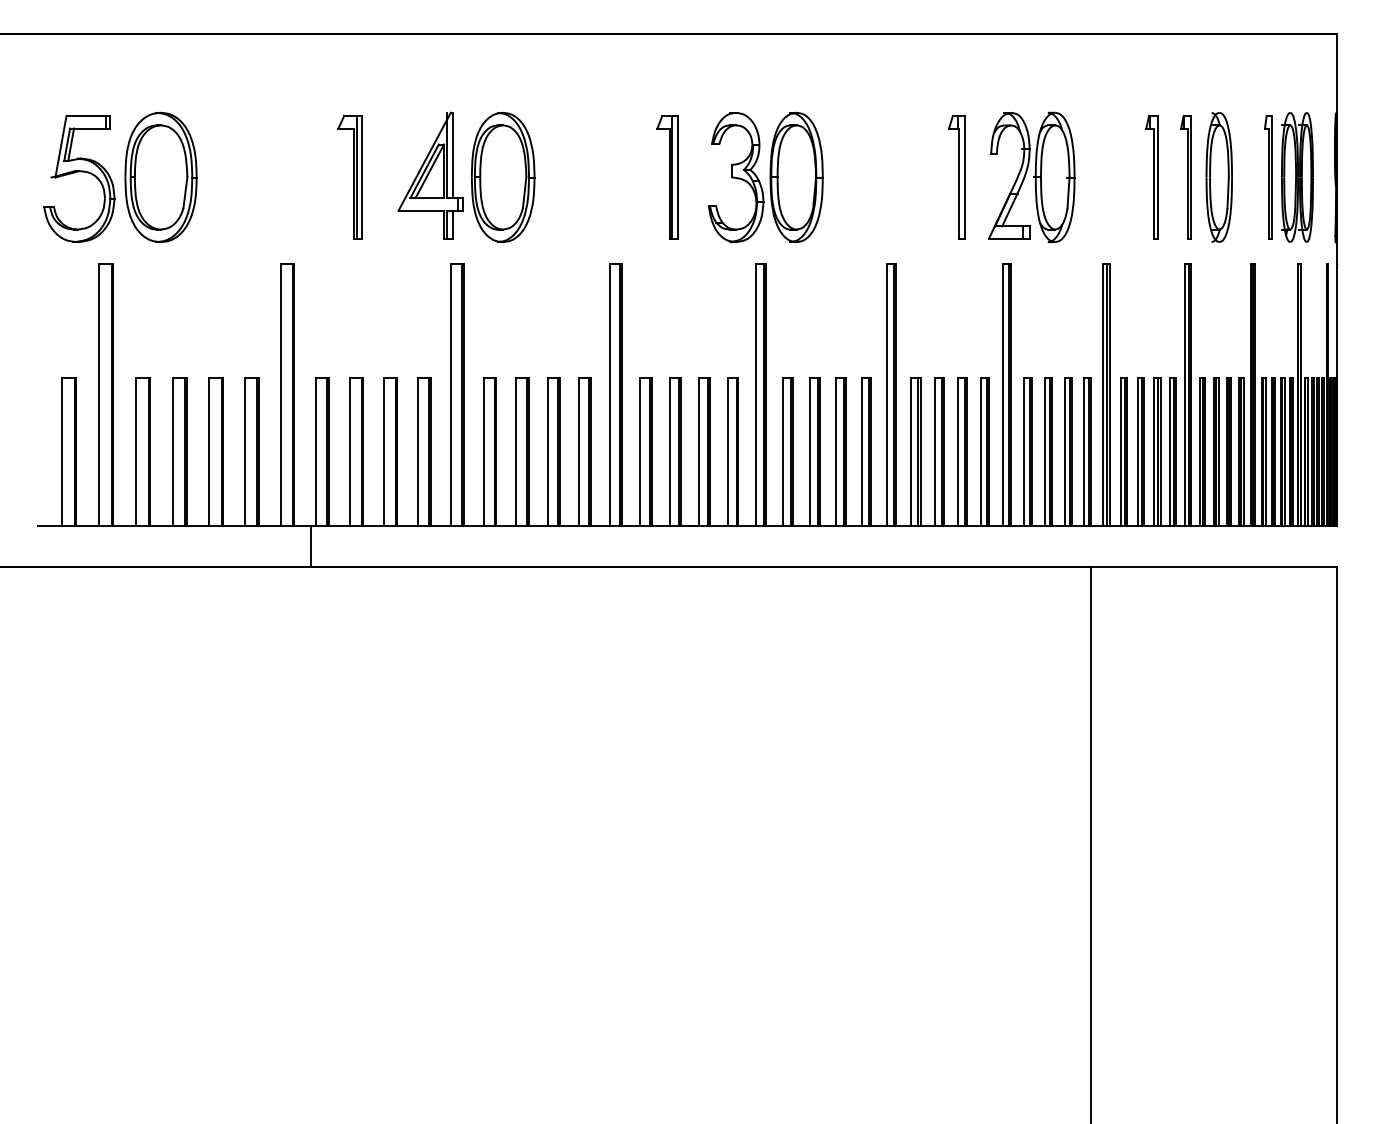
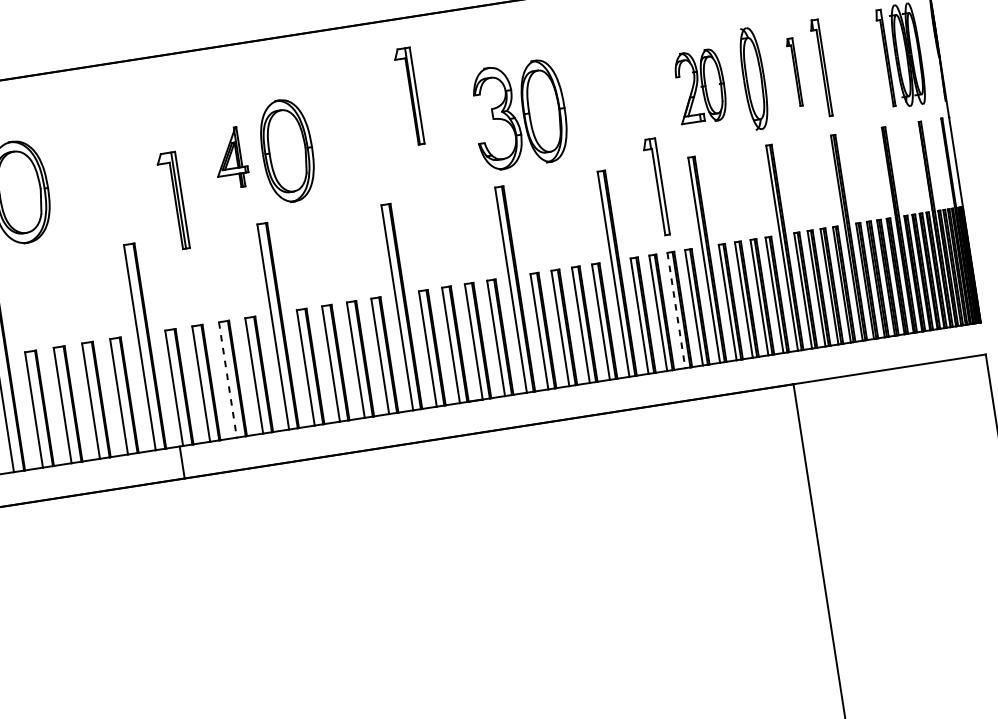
part: (430, 175) -> (230, 158), size x0.6
part: (956, 176) -> (655, 186), moved
part: (349, 177) -> (172, 201), moved
part: (667, 177) -> (409, 96), moved
part: (765, 177) -> (519, 114), moved
part: (1031, 177) -> (700, 87), size x0.7
part: (1151, 177) -> (794, 72), size x0.7
part: (1218, 177) -> (753, 78), moved
line: (384, 452) -> (228, 380), solid -> dashed
line: (958, 452) -> (676, 310), solid -> dashed

